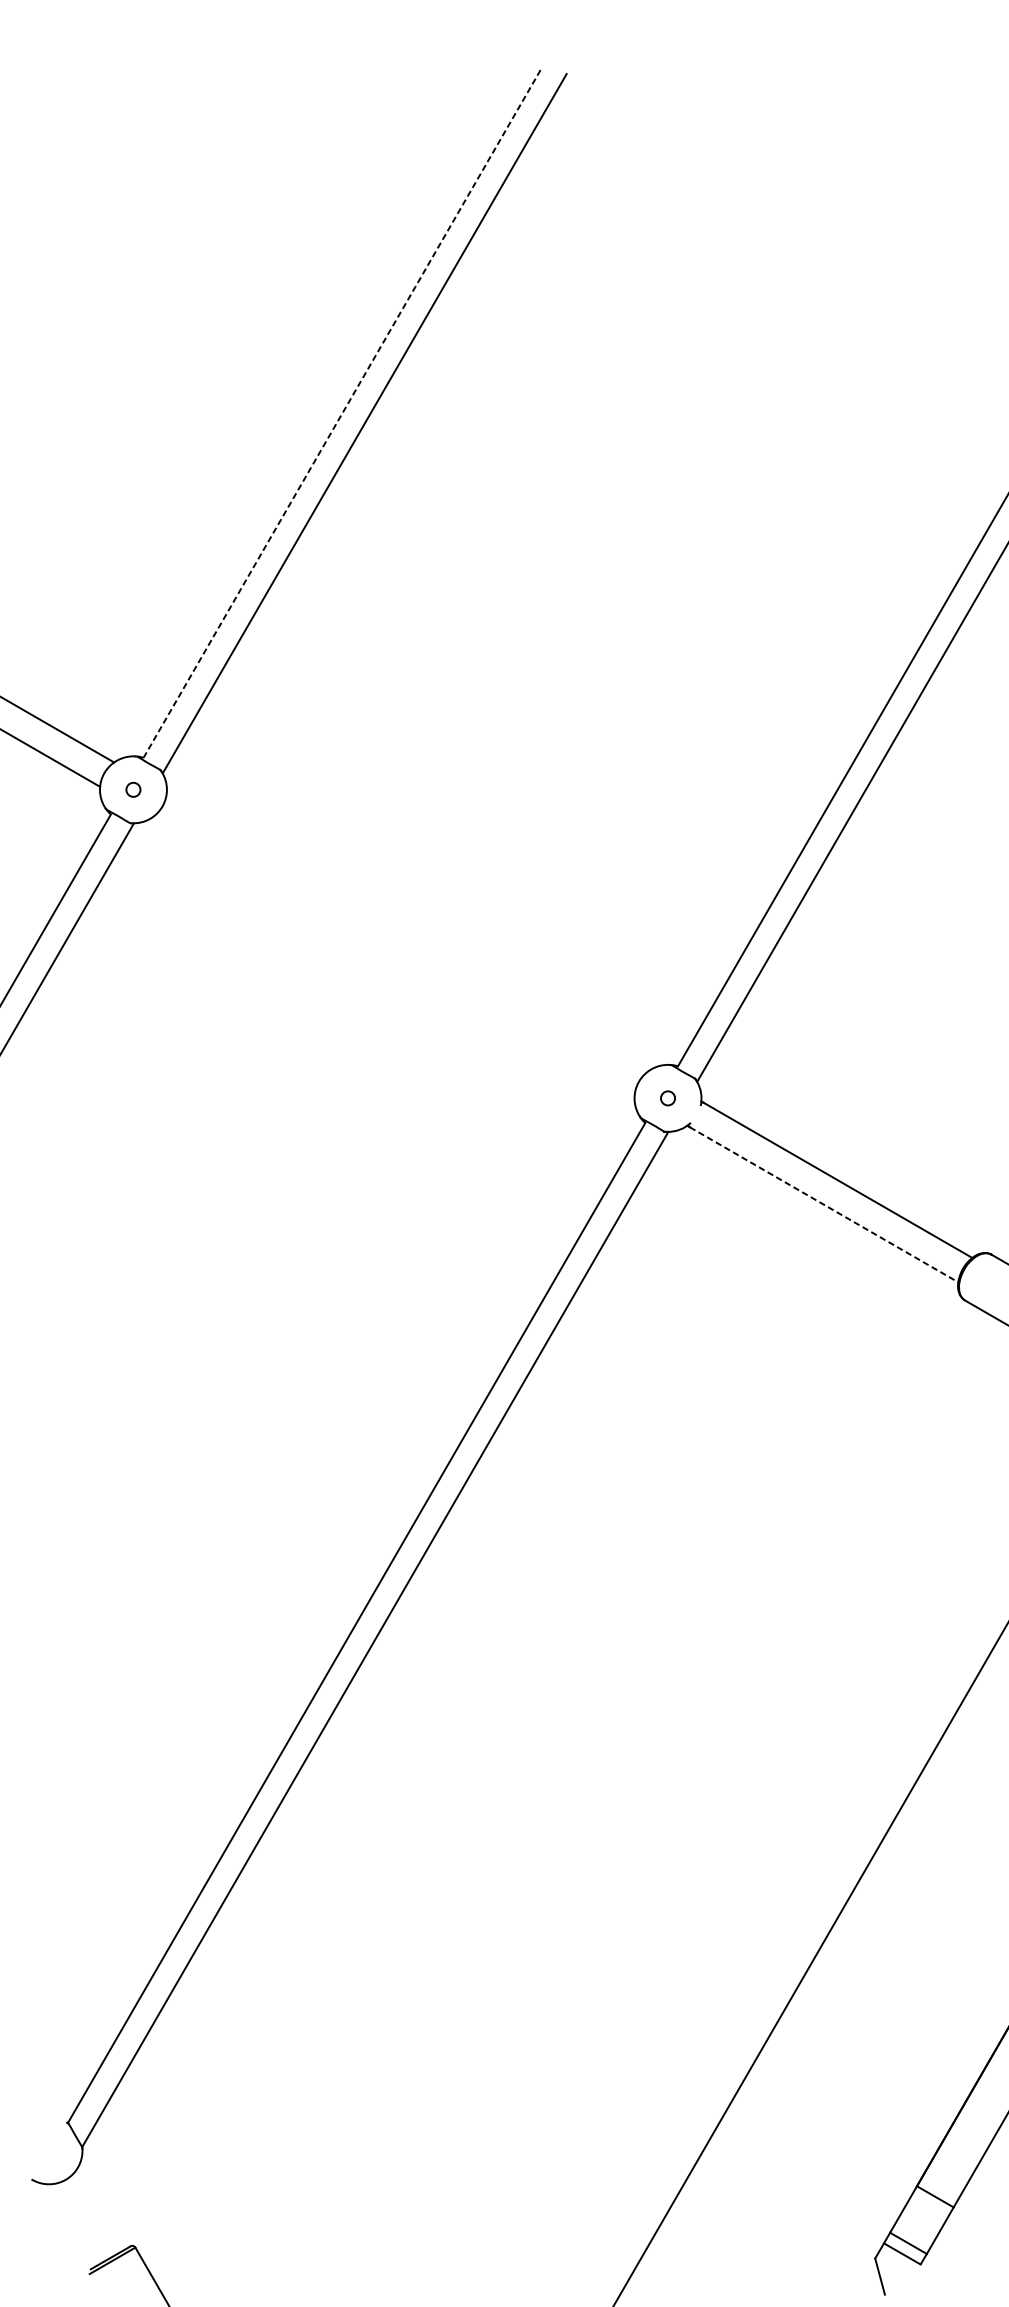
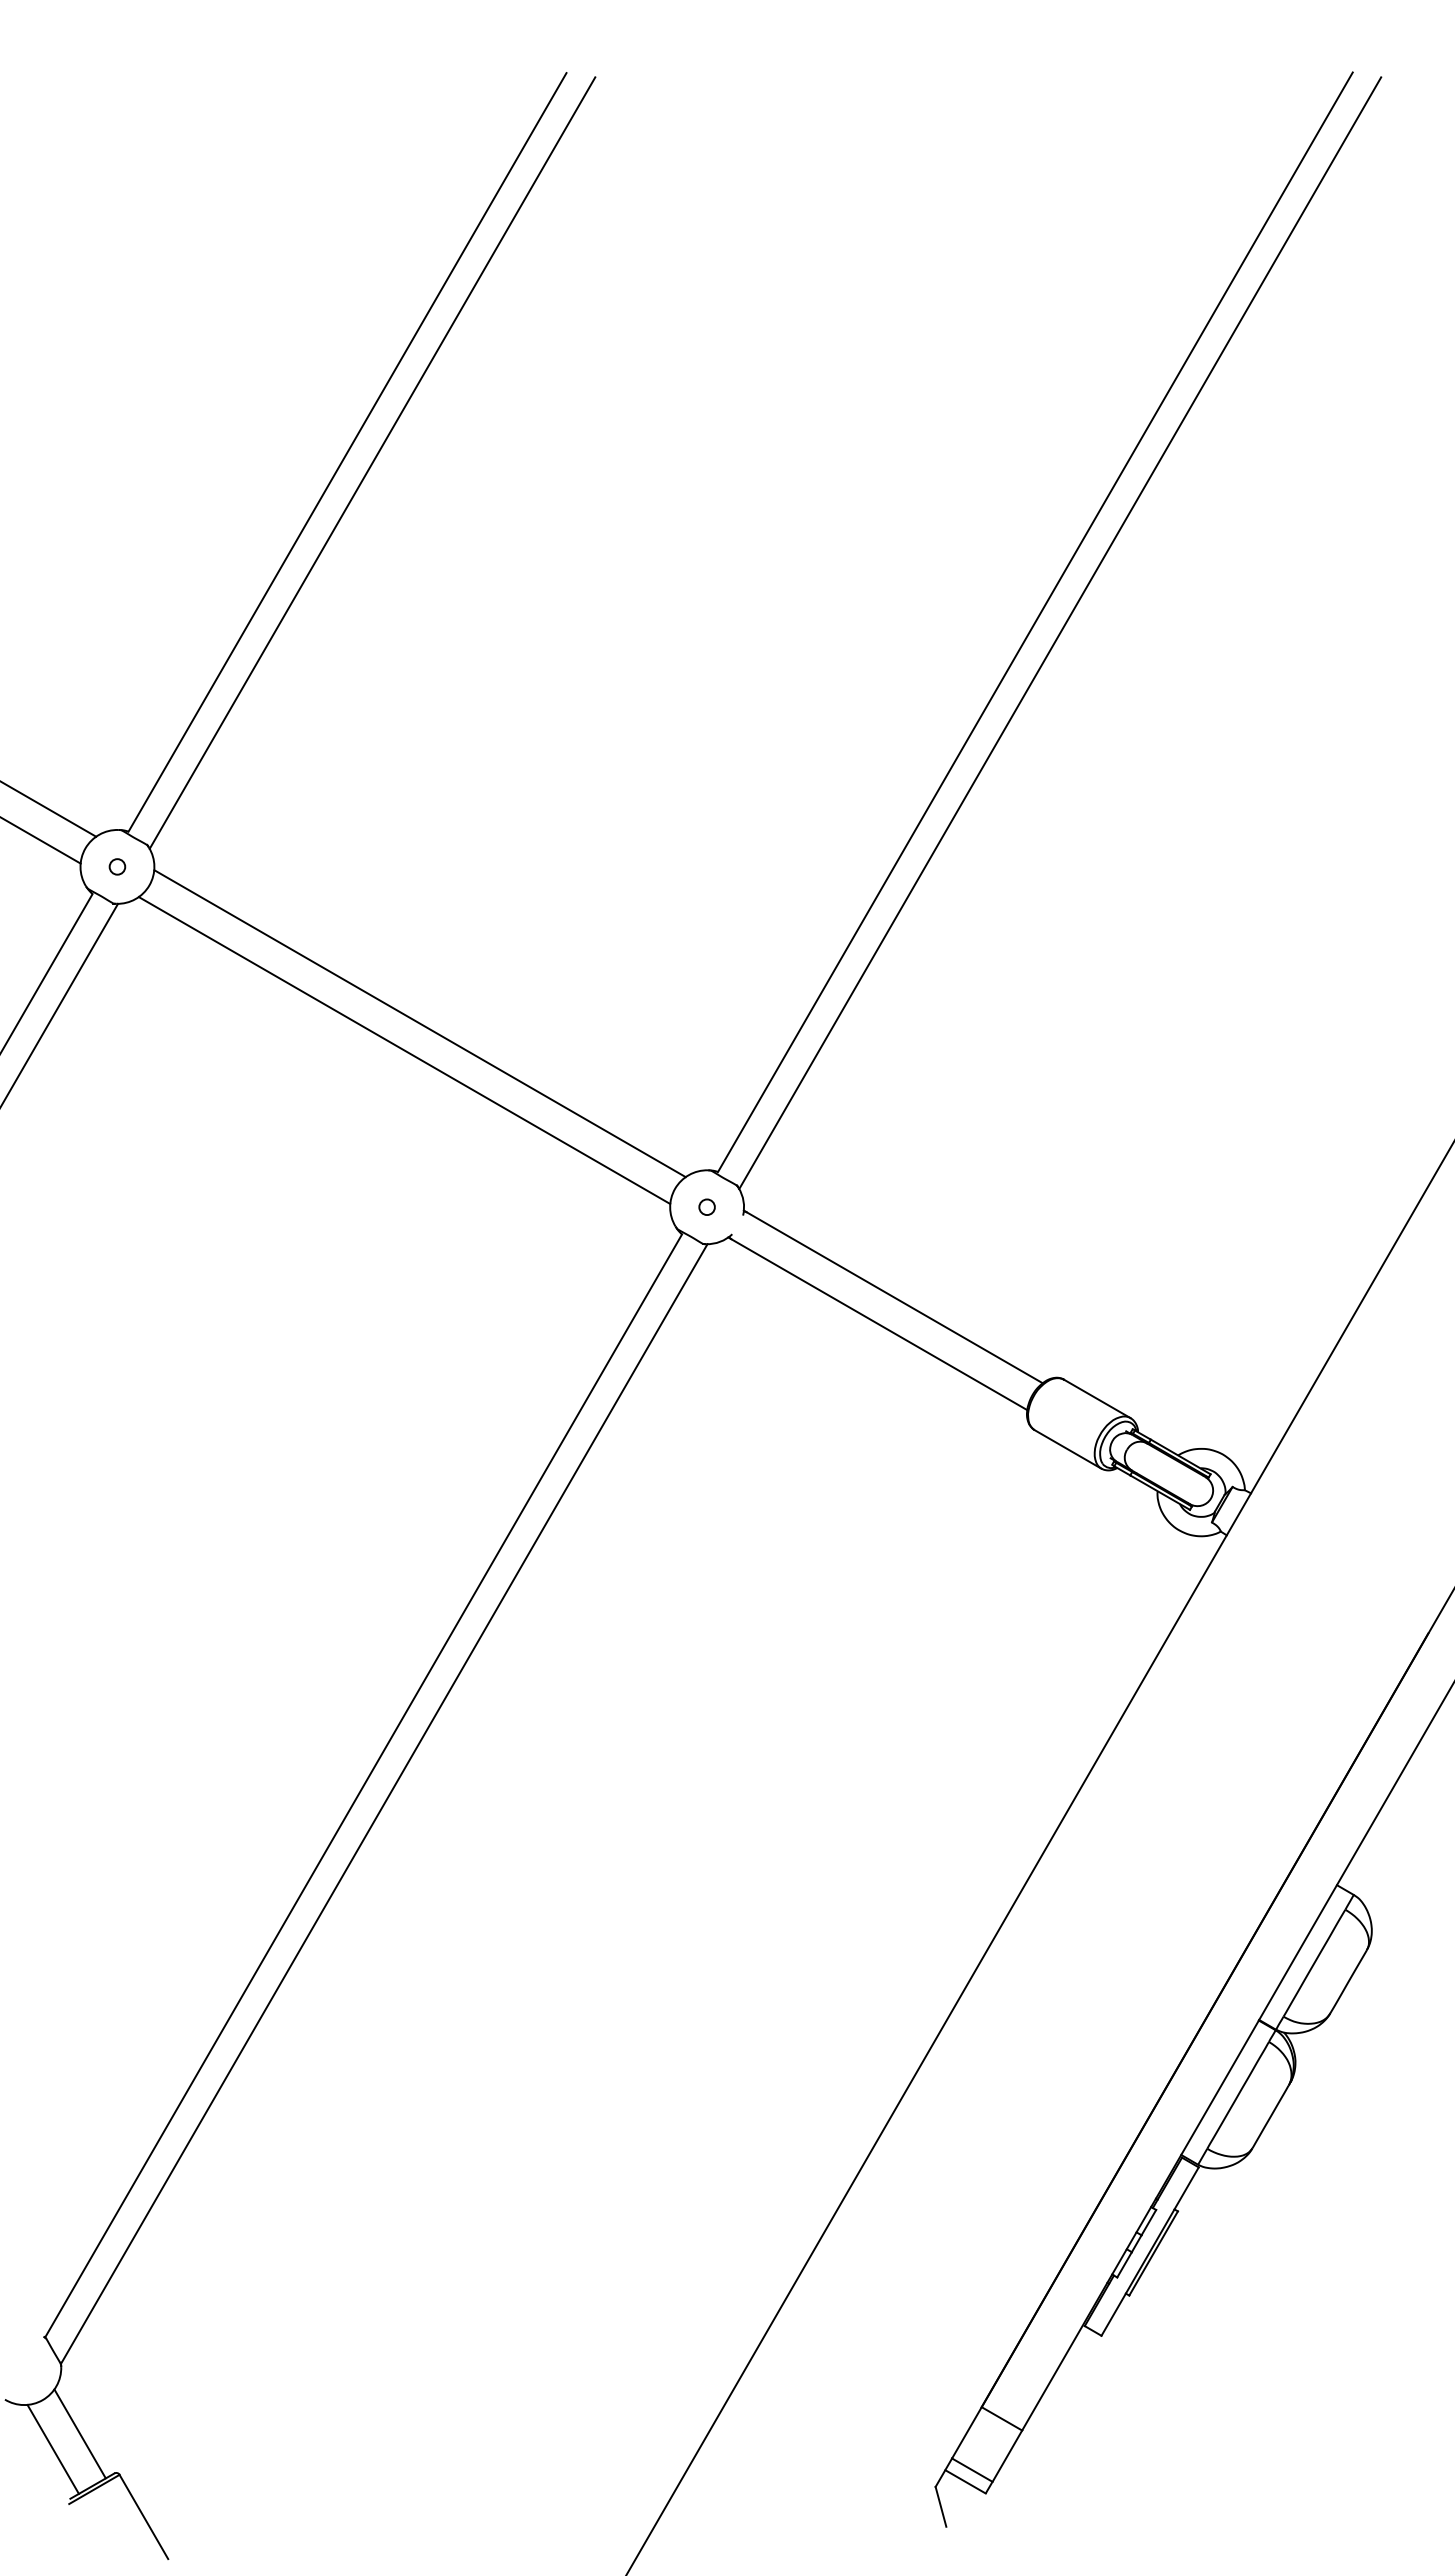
line: (342, 414) -> (347, 452), dashed -> solid
line: (407, 931) -> (419, 1023), added
line: (393, 956) -> (404, 1050), added
line: (824, 1204) -> (879, 1324), dashed -> solid
line: (99, 2210) -> (79, 2433), added
line: (74, 2224) -> (52, 2449), added

